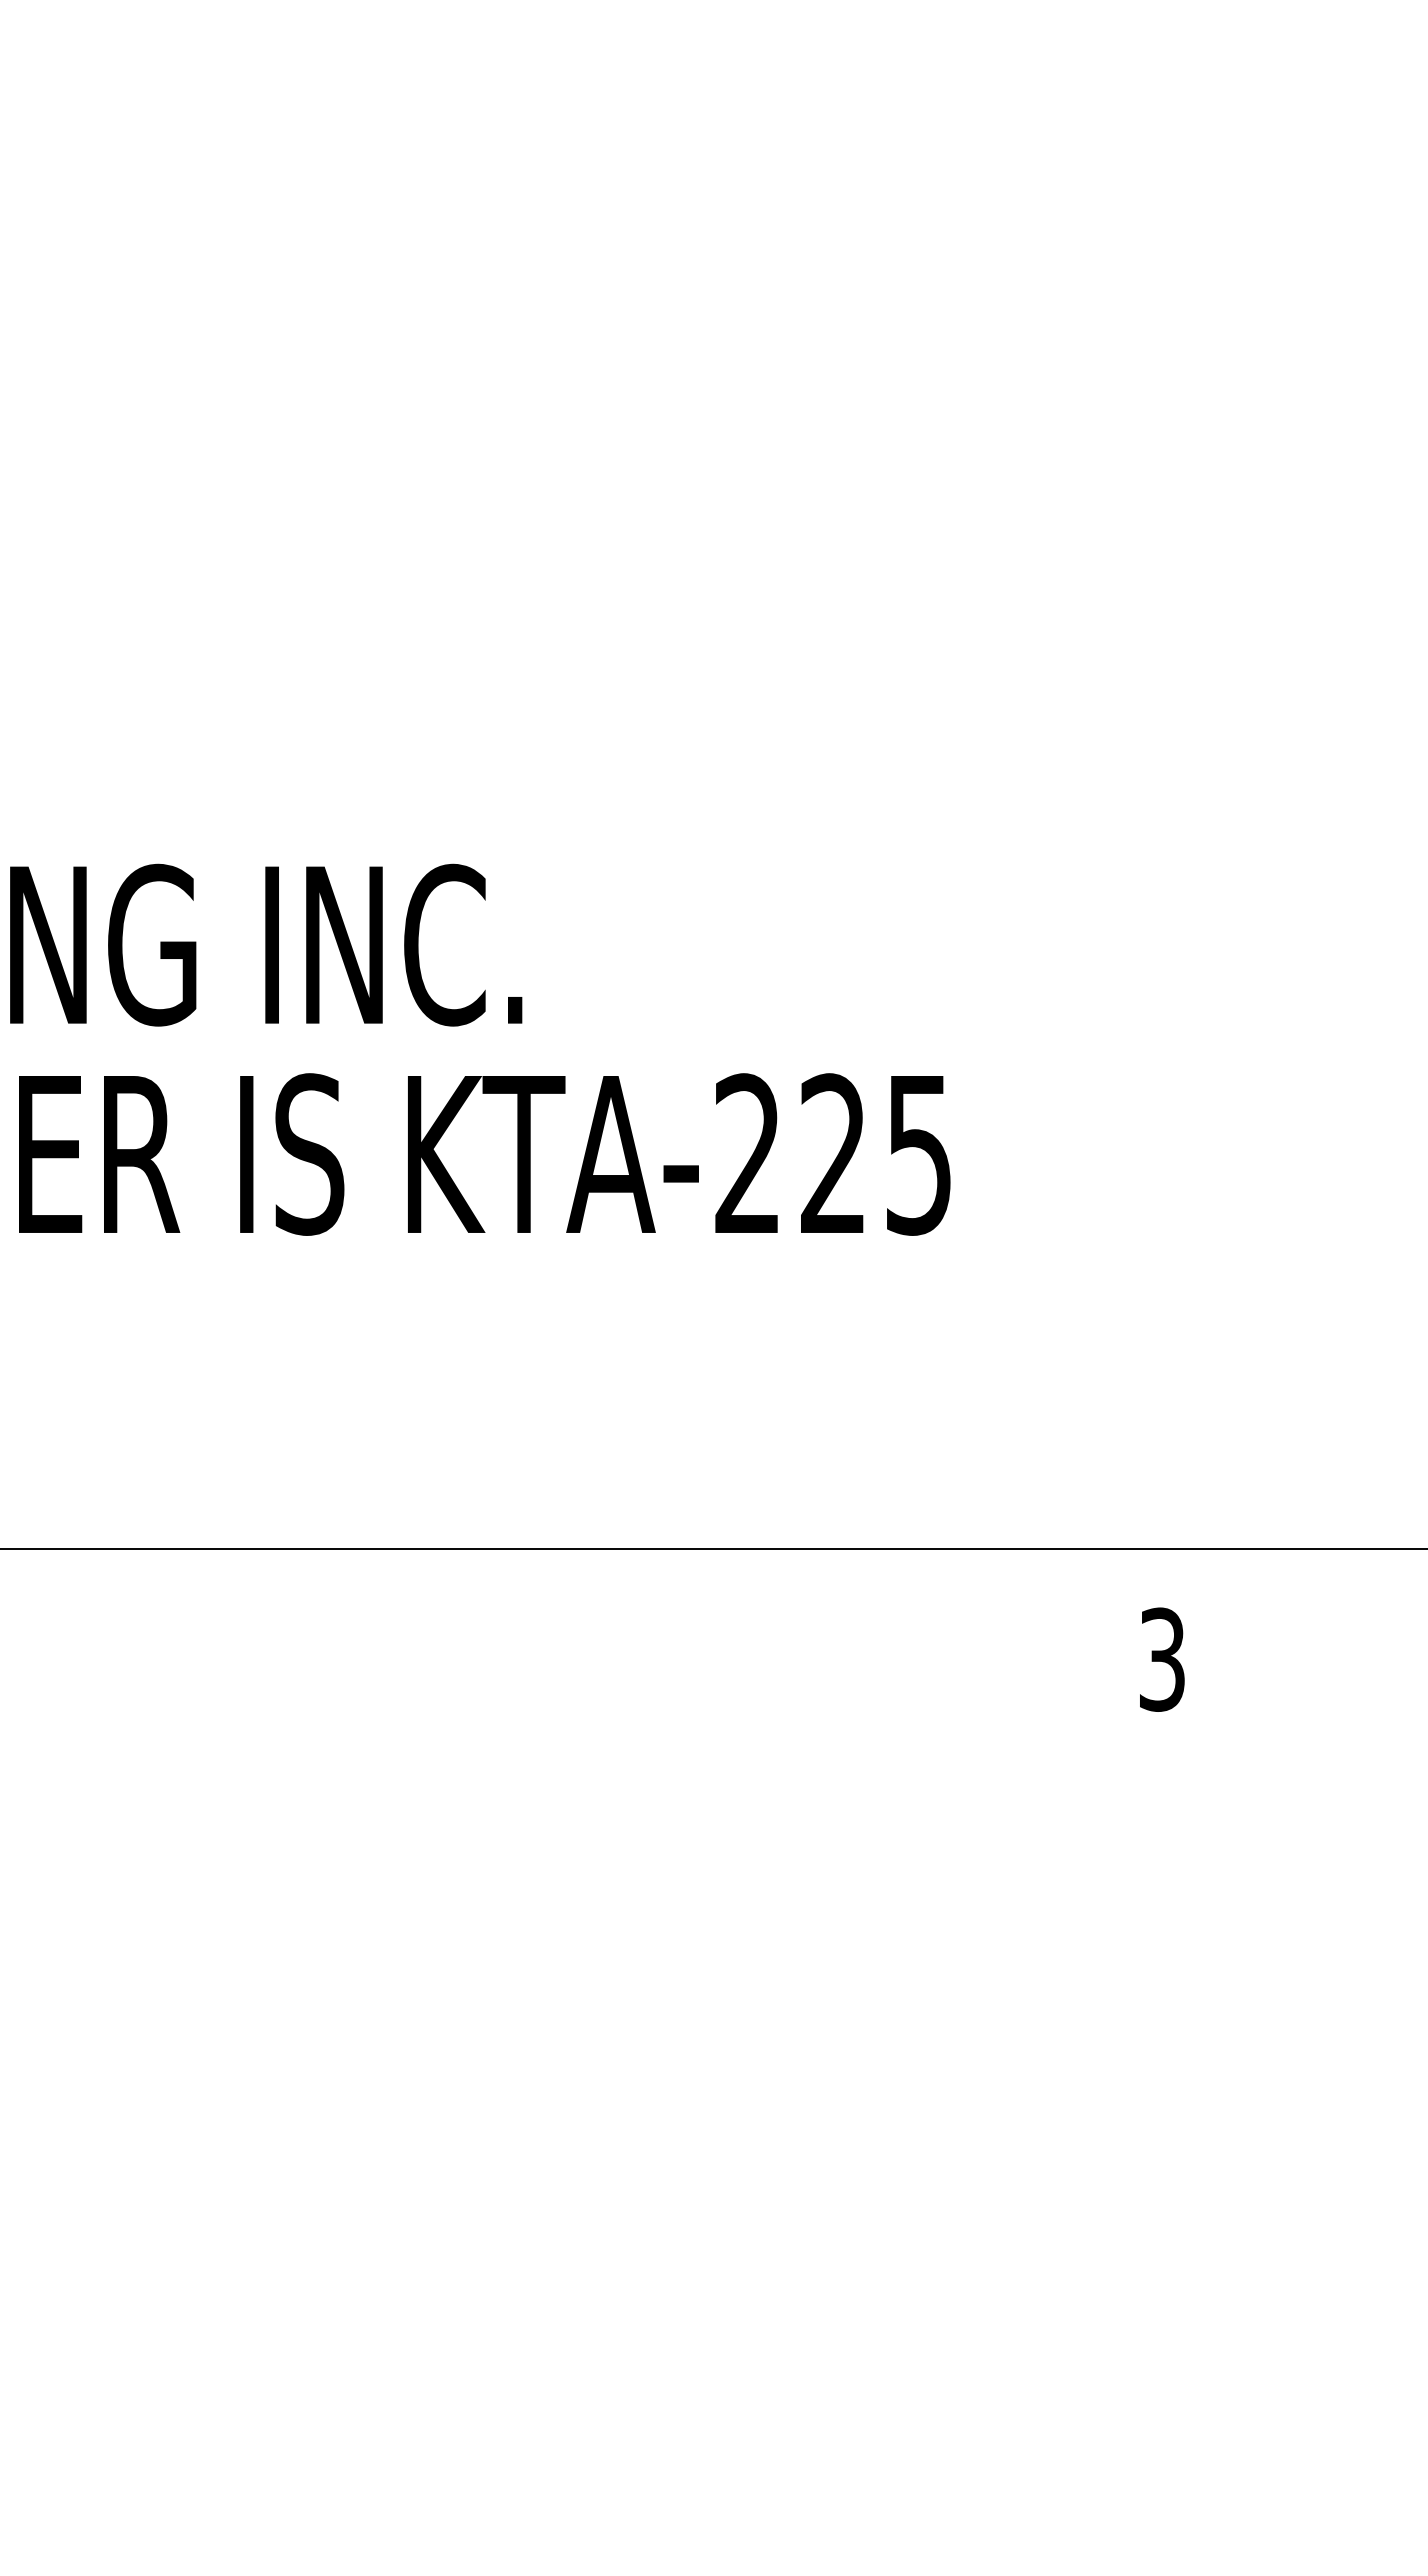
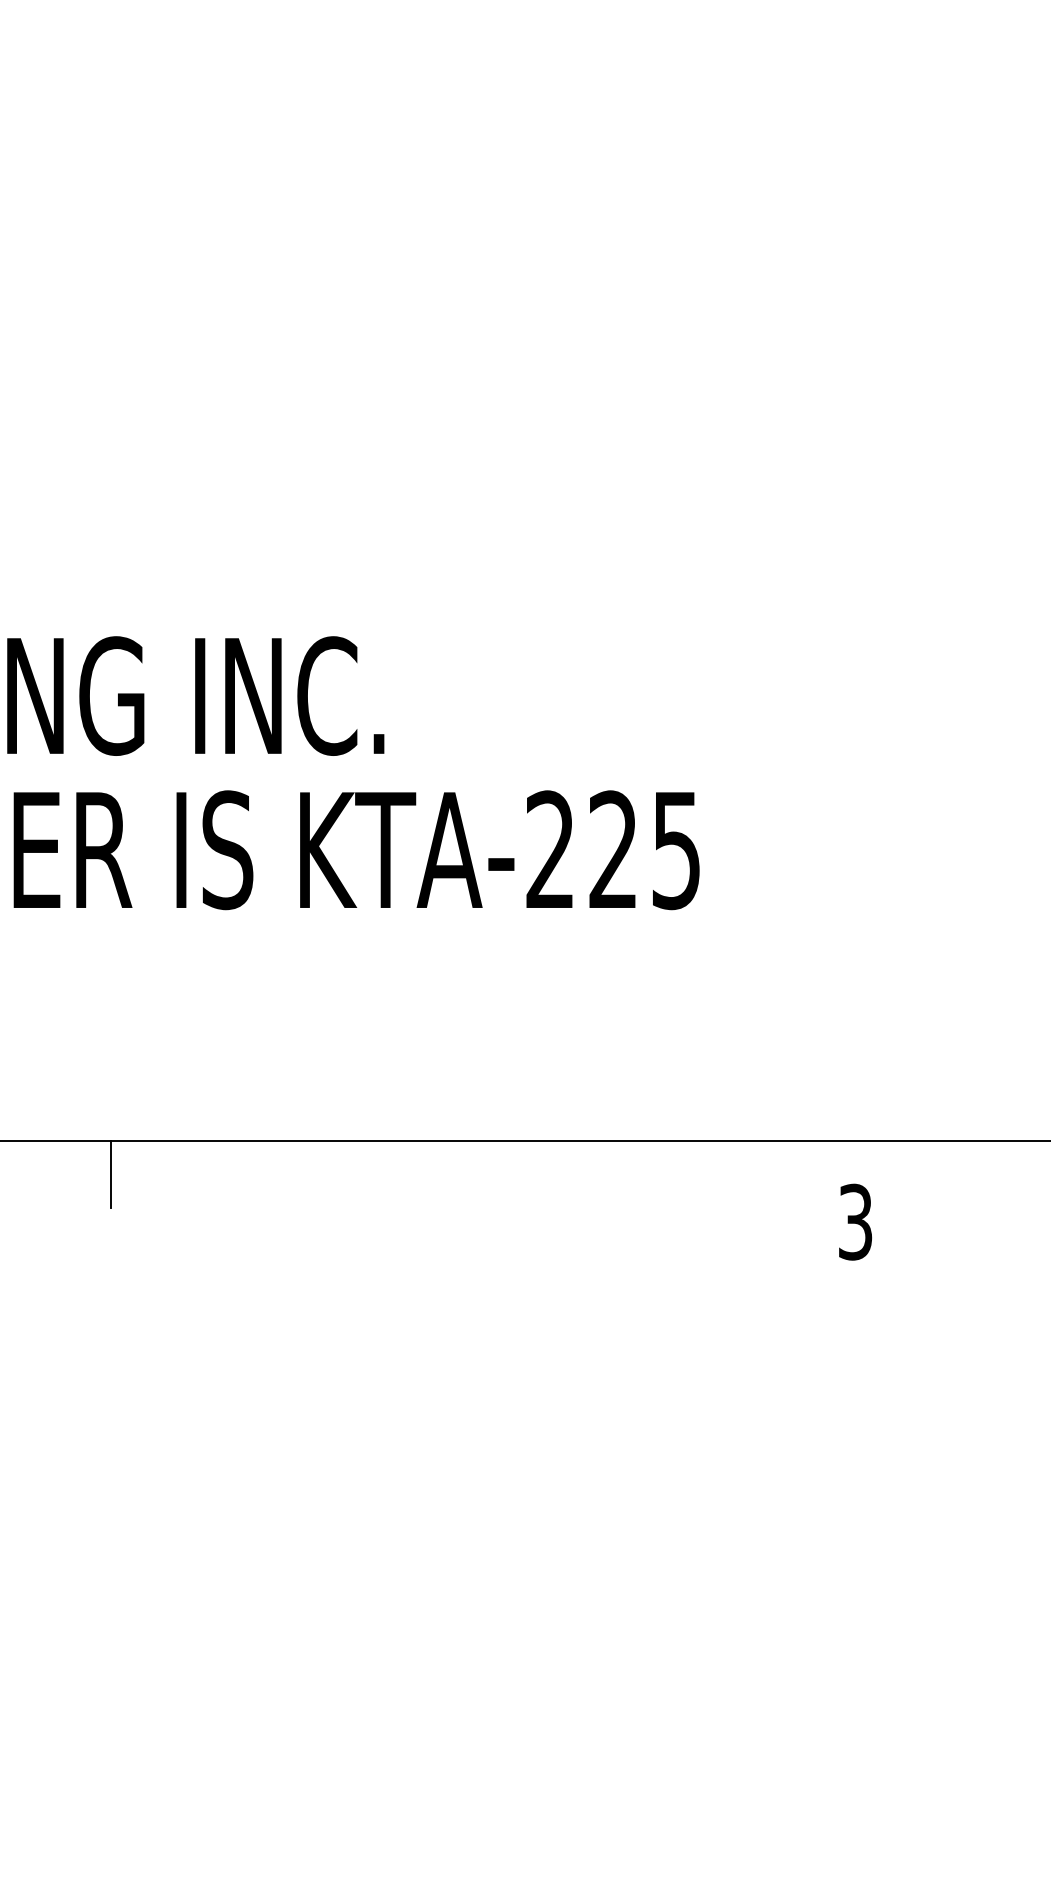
line: (151, 1594) -> (111, 1174), added

